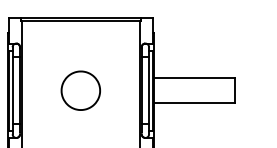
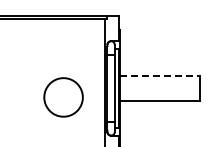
line: (194, 78) -> (160, 76), solid -> dashed
part: (80, 90) -> (63, 97), moved

